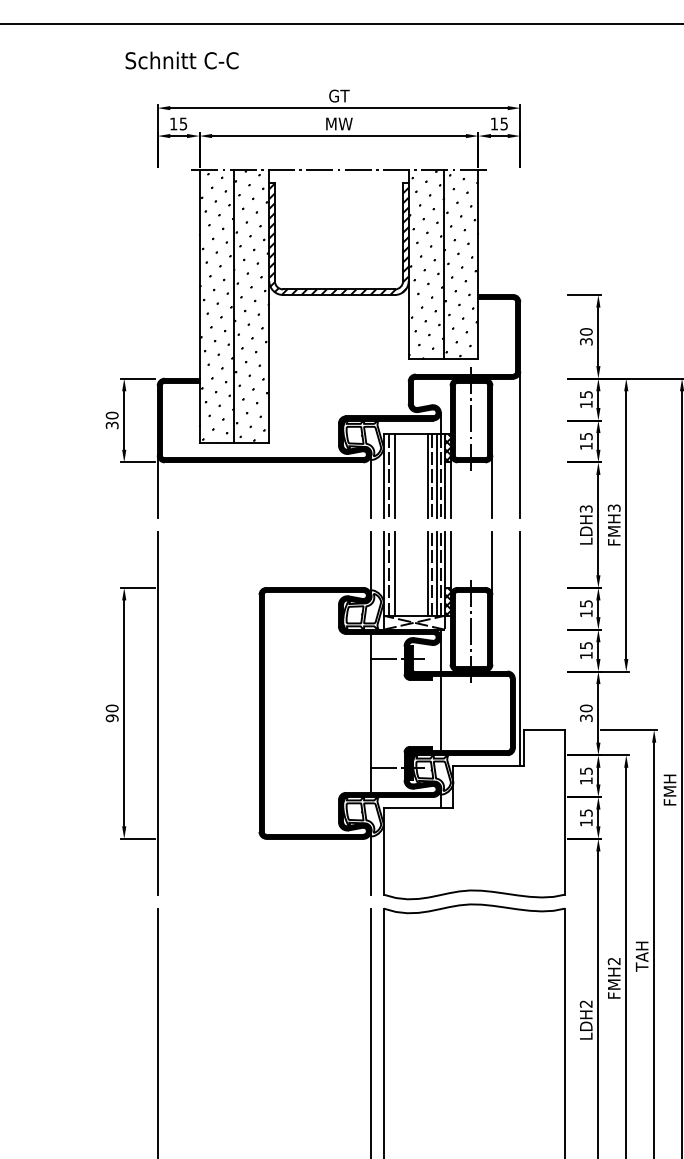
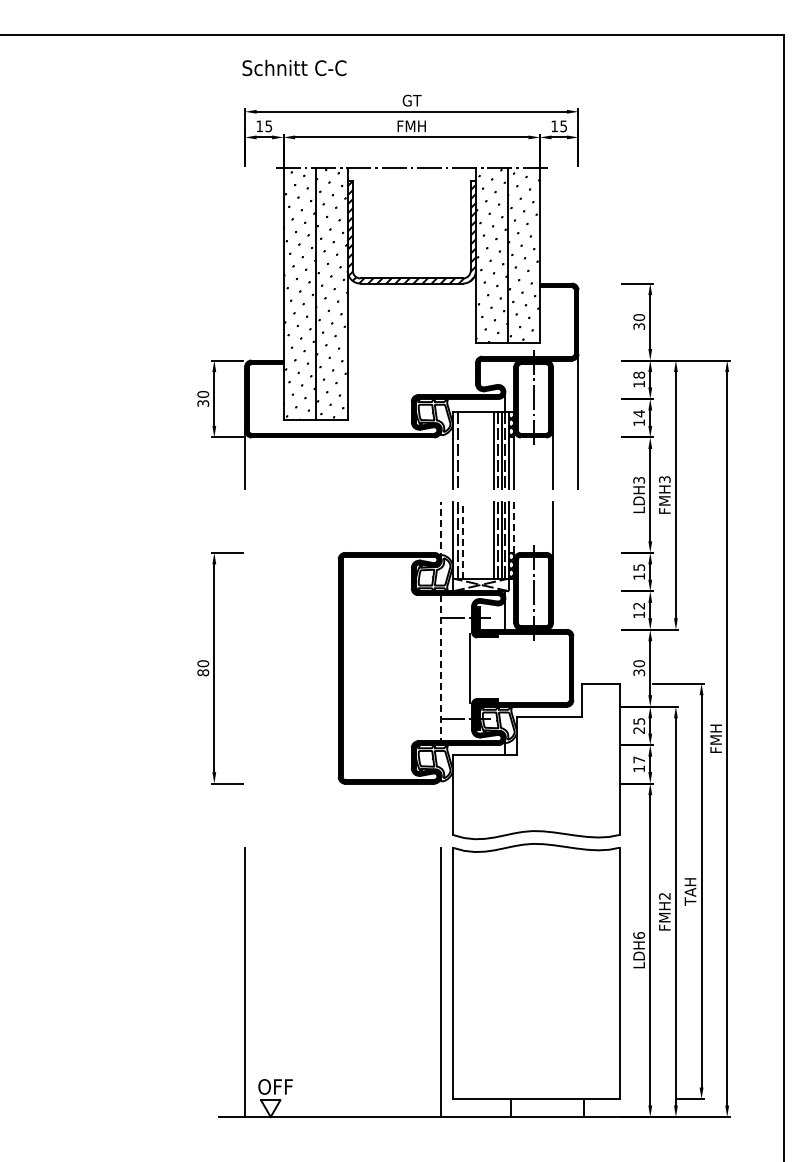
text: (182, 59) -> (294, 67), moved
text: (338, 124) -> (411, 126), MW -> FMH
text: (586, 393) -> (639, 374), 15 -> 18
text: (586, 436) -> (639, 413), 15 -> 14
line: (395, 475) -> (463, 449), removed
line: (371, 486) -> (441, 459), removed
line: (450, 560) -> (514, 527), solid -> dashed
line: (371, 563) -> (441, 530), solid -> dashed
line: (395, 573) -> (463, 539), solid -> dashed
text: (586, 645) -> (639, 605), 15 -> 12
line: (520, 648) -> (578, 608), removed
line: (158, 712) -> (245, 667), removed
line: (440, 712) -> (470, 667), moved
line: (371, 713) -> (441, 668), solid -> dashed
text: (112, 717) -> (203, 672), 90 -> 80
text: (585, 781) -> (638, 730), 15 -> 25
text: (586, 812) -> (639, 759), 15 -> 17
line: (371, 862) -> (441, 805), removed
text: (586, 1004) -> (639, 935), LDH2 -> LDH6

